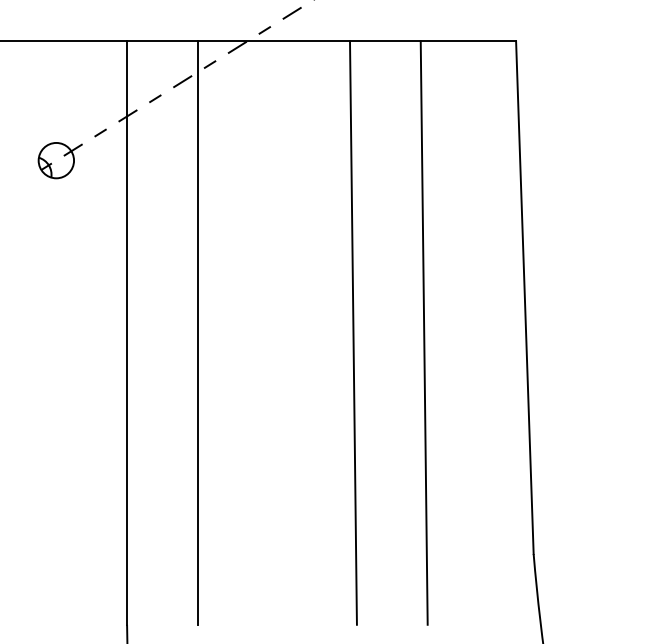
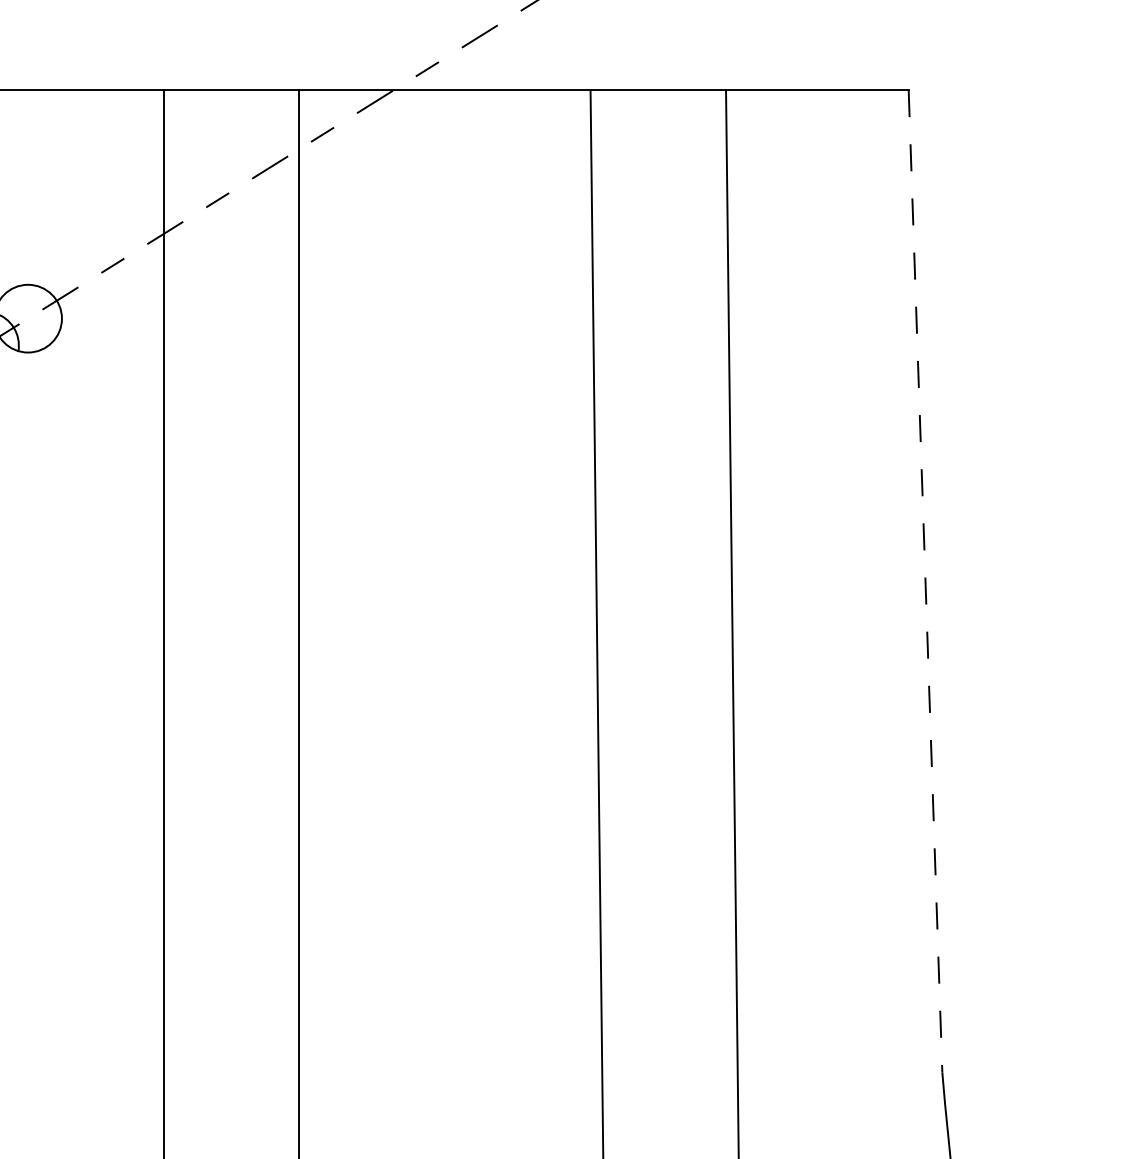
line: (524, 297) -> (924, 580), solid -> dashed

